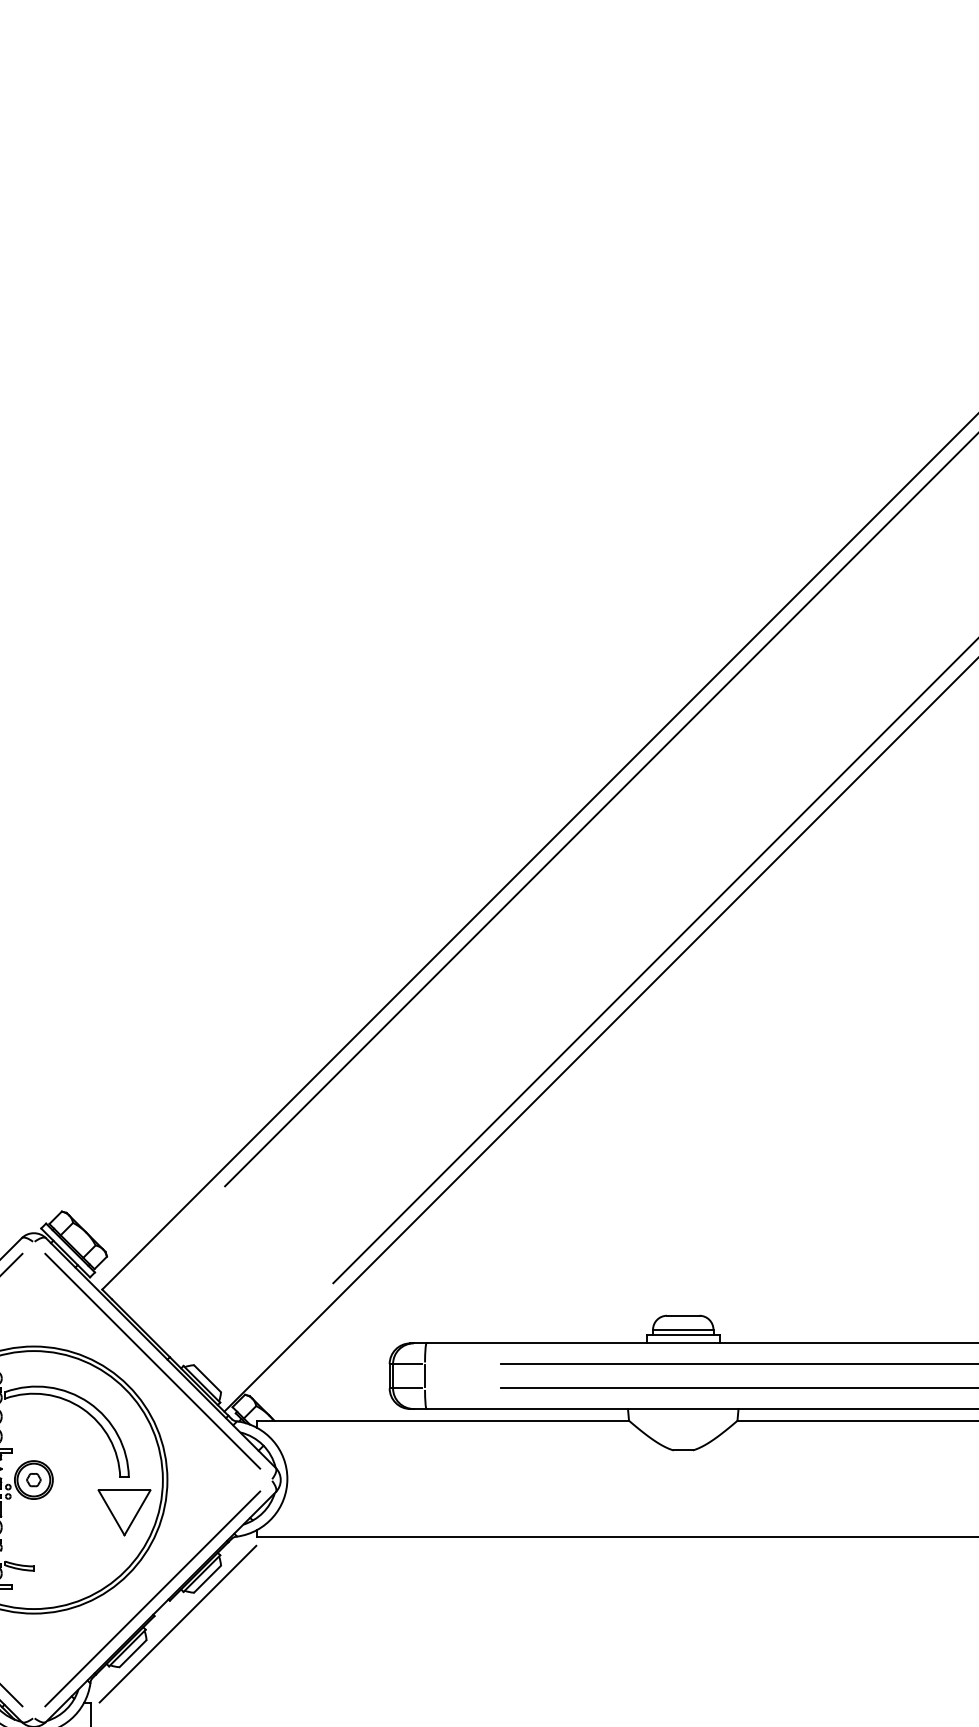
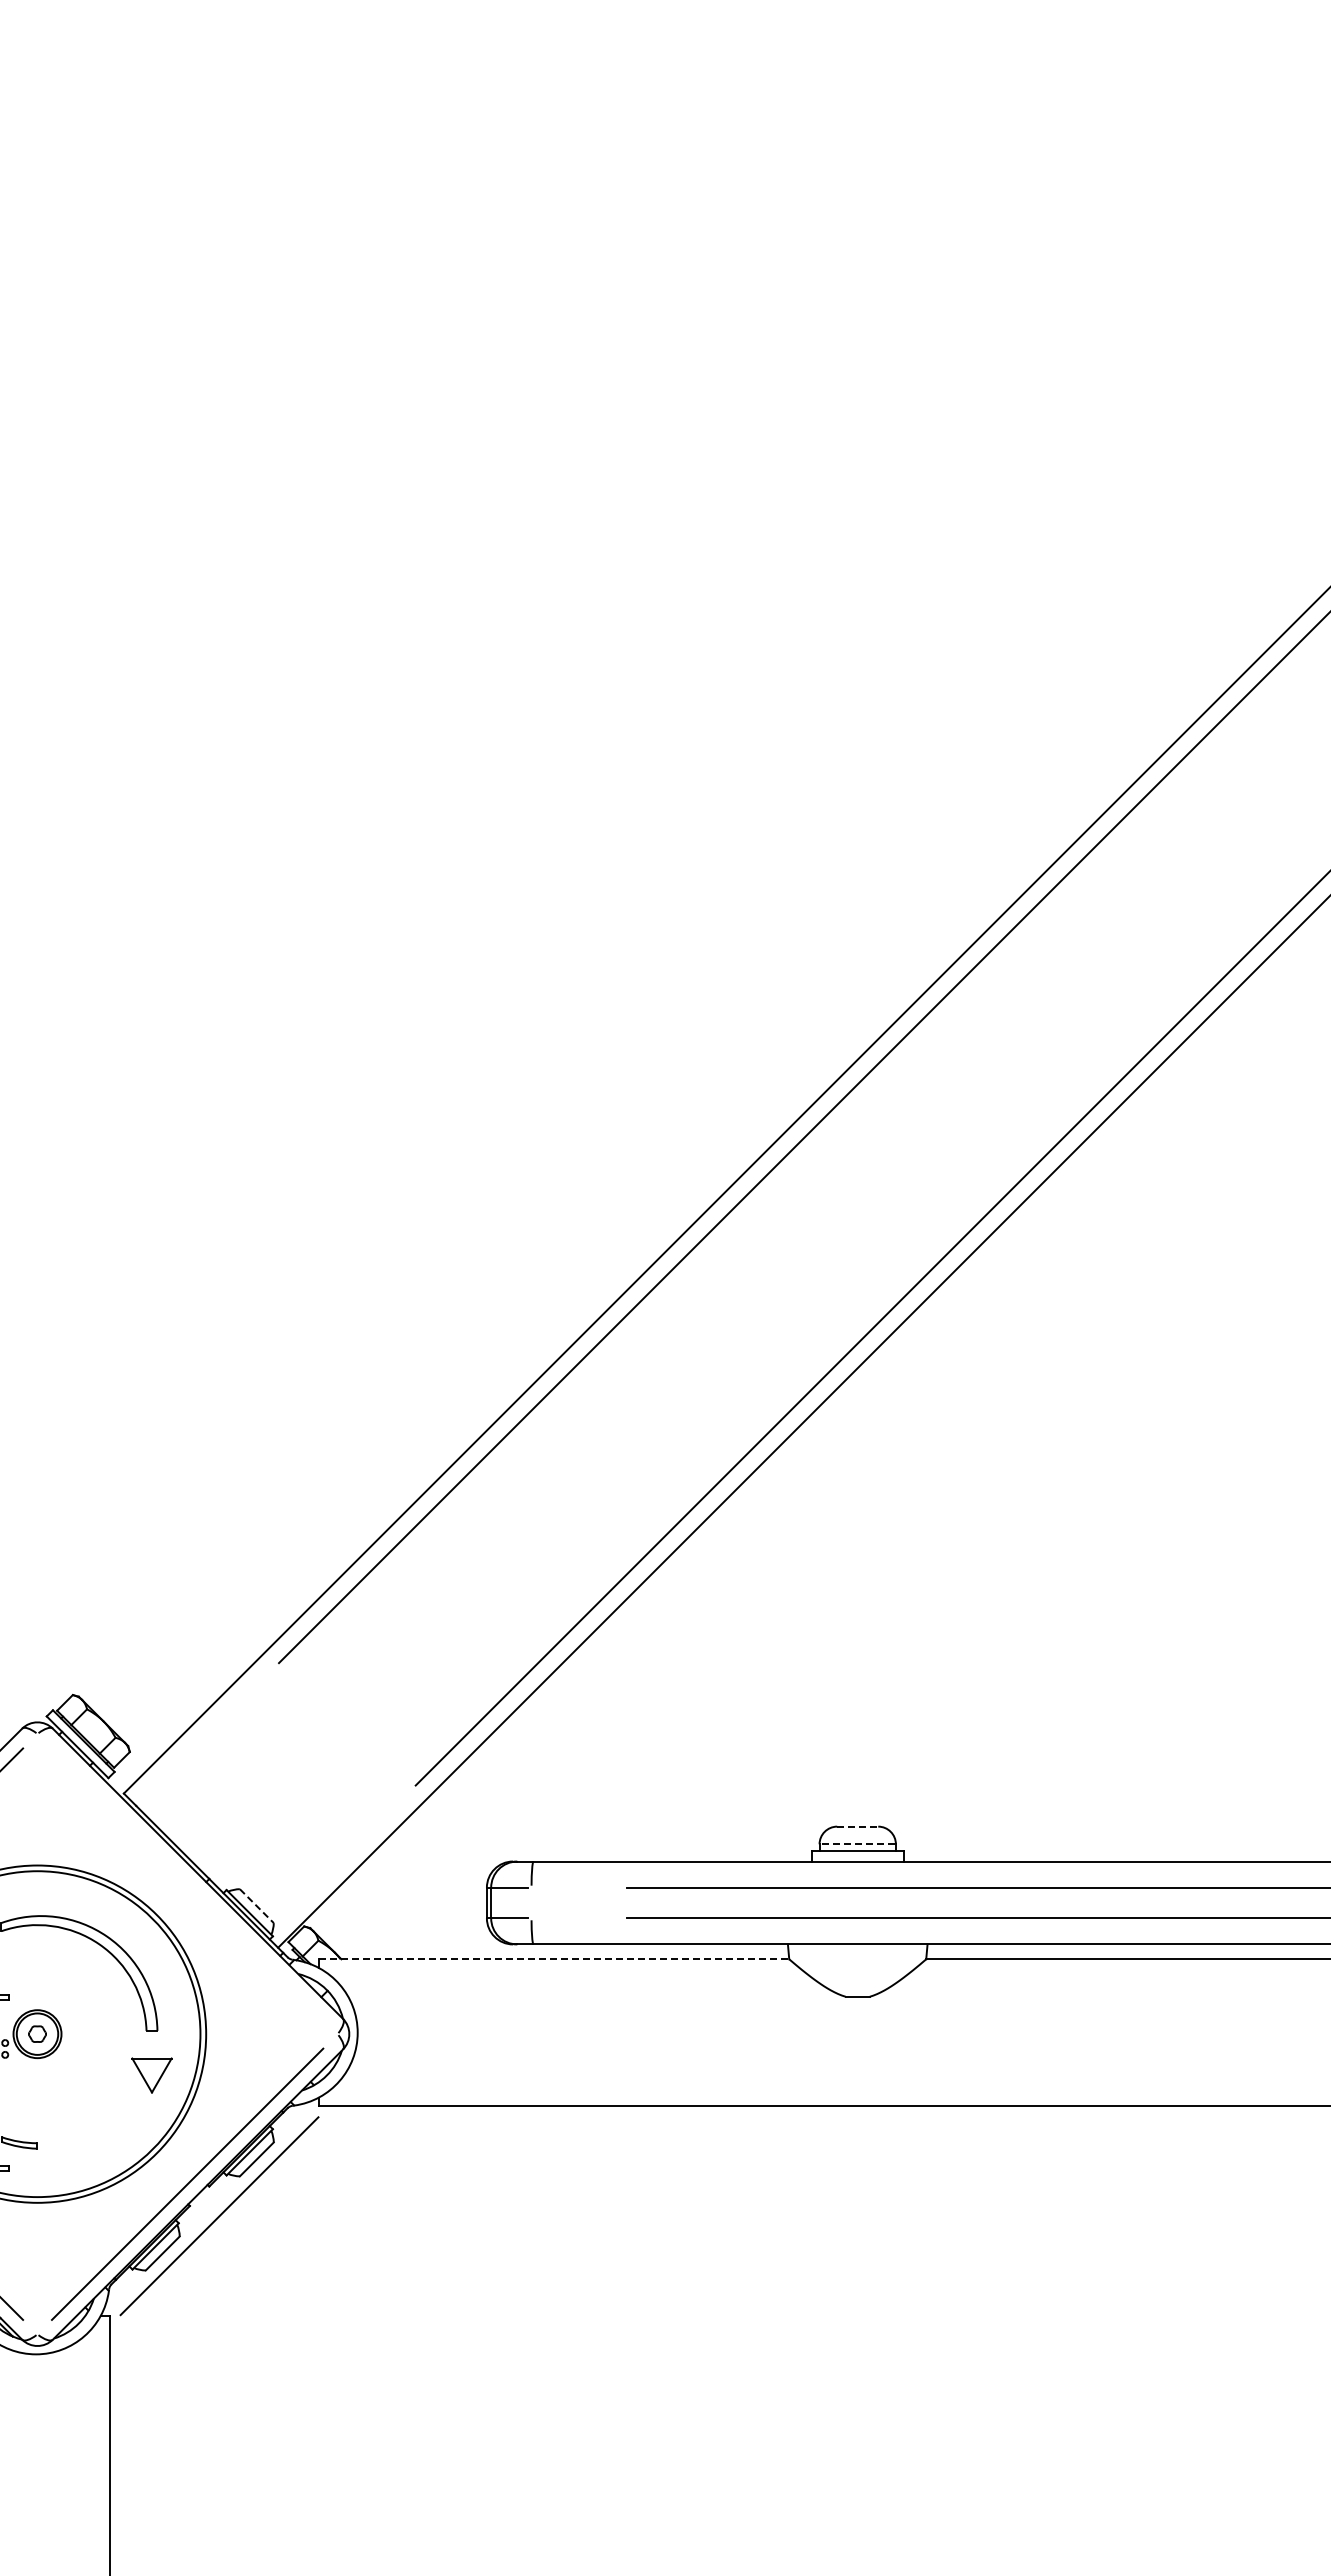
line: (683, 1315) -> (857, 1826), solid -> dashed
line: (683, 1329) -> (857, 1844), solid -> dashed
line: (152, 1360) -> (187, 1883), removed
line: (424, 1375) -> (531, 1902), removed
line: (208, 1378) -> (257, 1906), solid -> dashed
line: (443, 1420) -> (554, 1959), solid -> dashed
part: (124, 1512) -> (151, 2075), size x0.6

